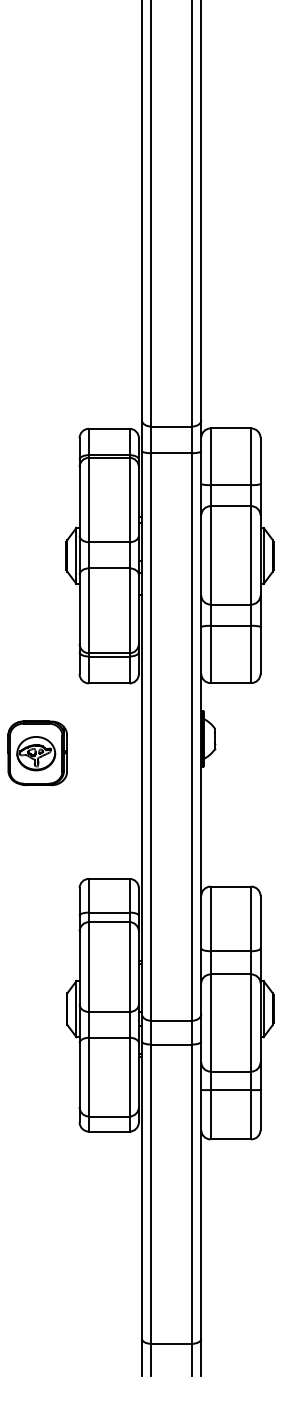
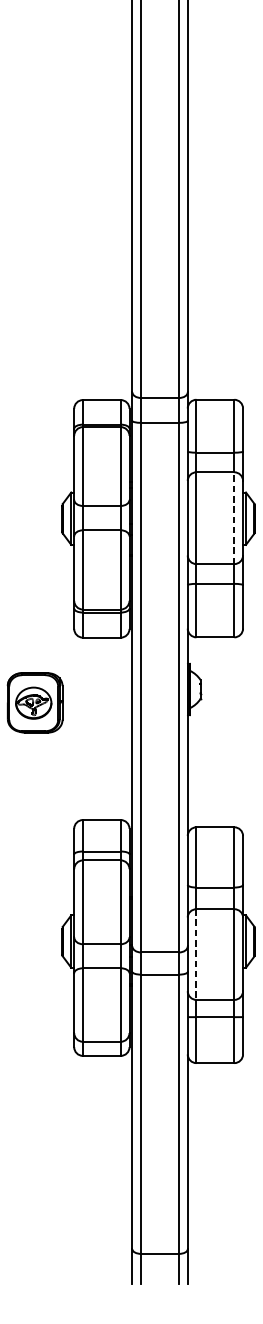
line: (251, 554) -> (234, 517), solid -> dashed
line: (210, 1023) -> (196, 954), solid -> dashed

